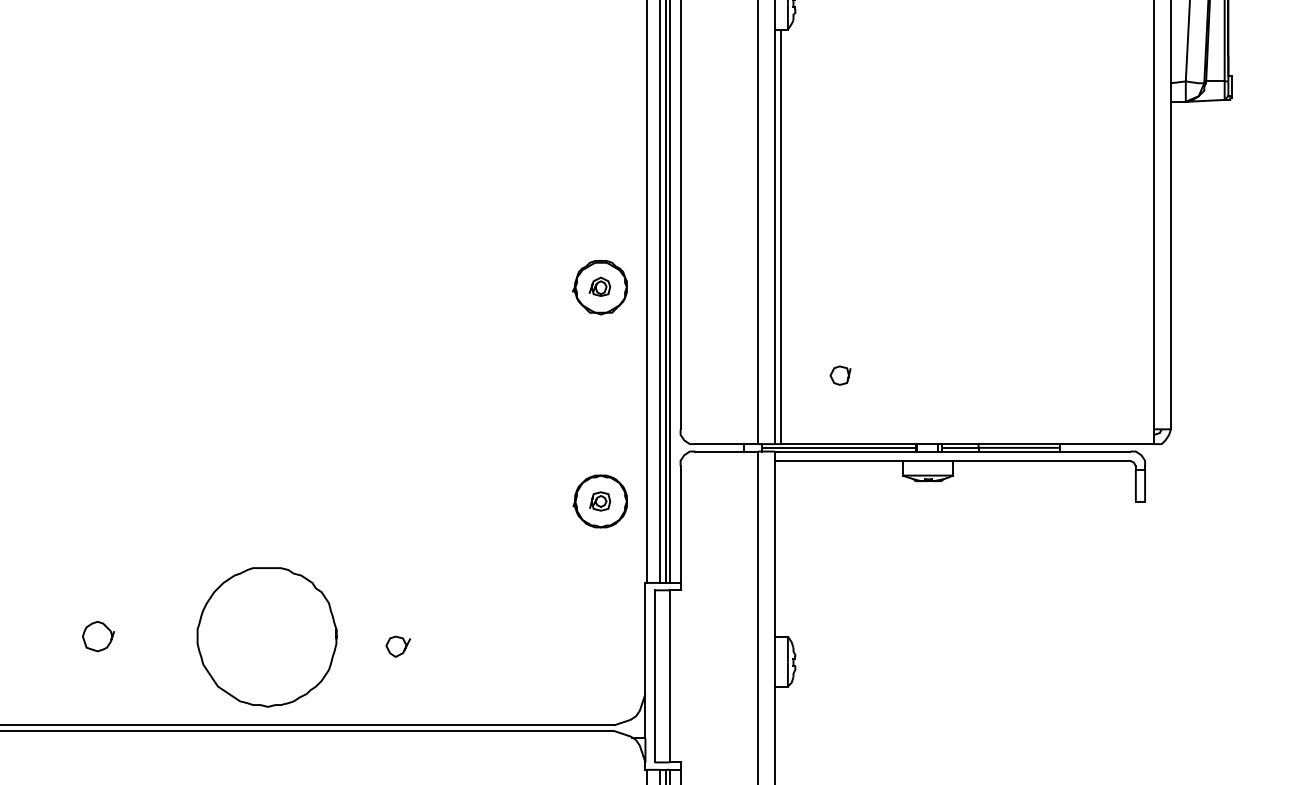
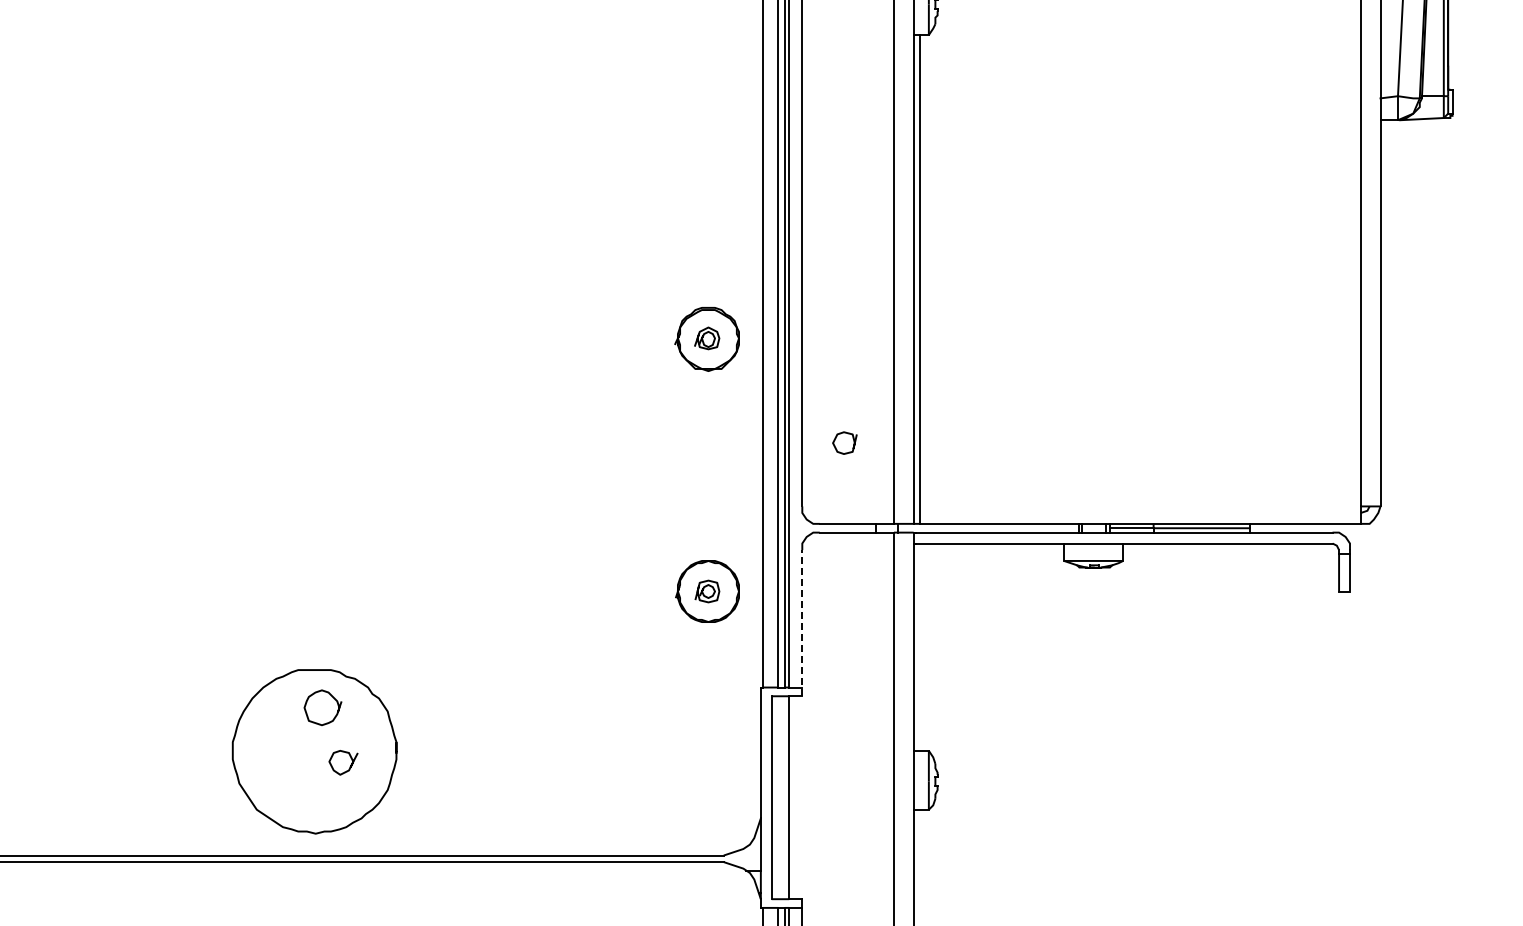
part: (840, 375) -> (844, 442), moved
line: (838, 448) -> (988, 528), removed
line: (680, 527) -> (802, 622), solid -> dashed
part: (98, 636) -> (322, 707), moved
part: (398, 646) -> (343, 762), moved

